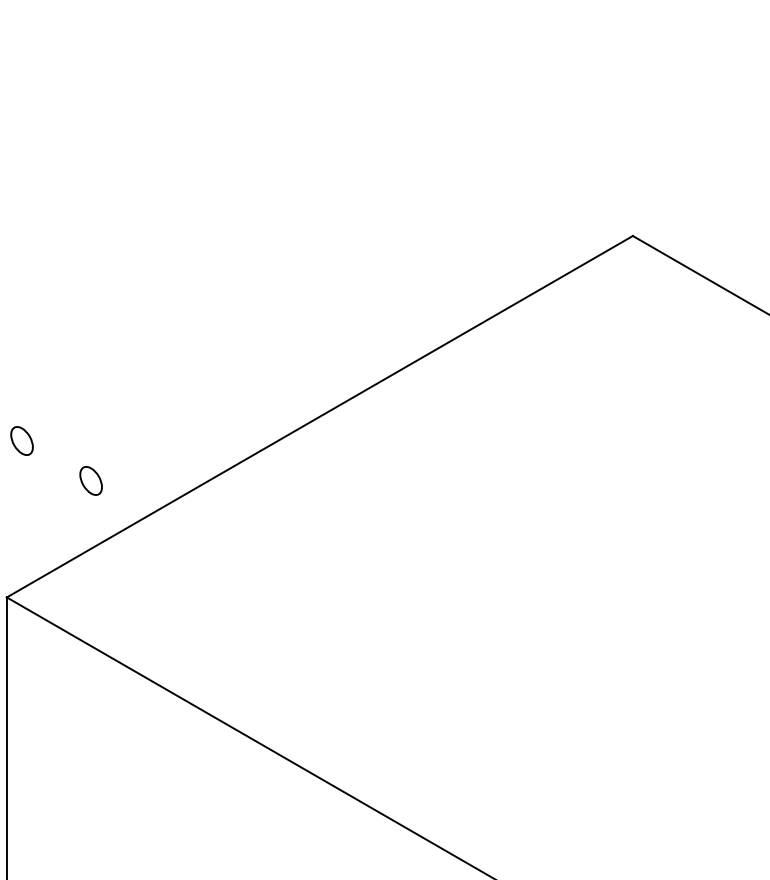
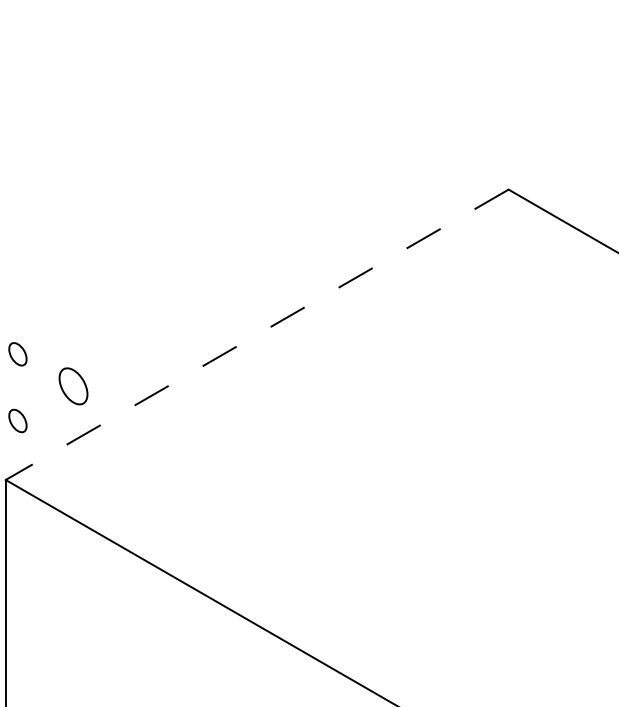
line: (319, 416) -> (256, 334), solid -> dashed
part: (90, 480) -> (72, 386), size x1.6
part: (21, 523) -> (17, 420), added

